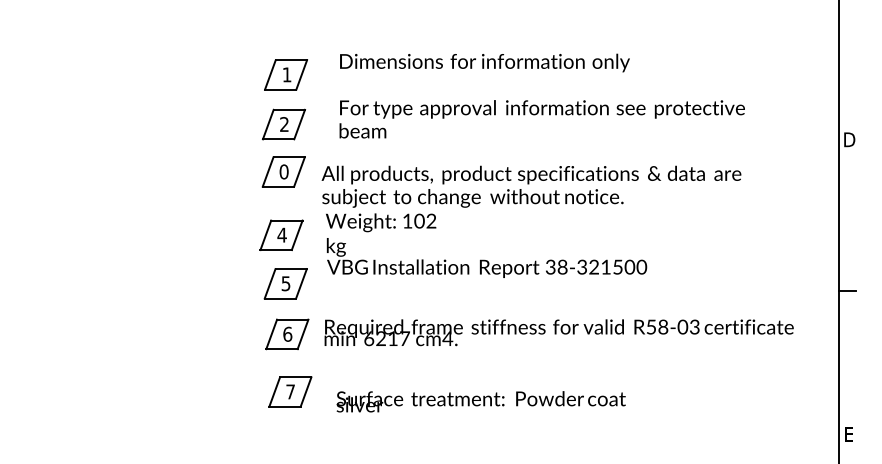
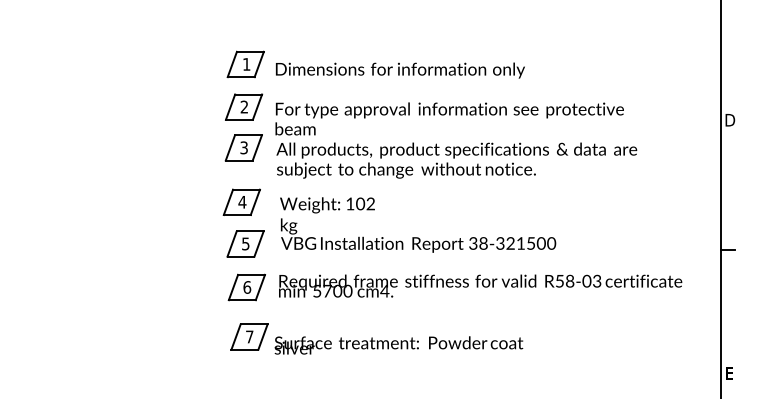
text: (541, 95) -> (449, 98), moved
text: (283, 171) -> (243, 147), 0 -> 3
text: (486, 245) -> (418, 224), moved
text: (387, 338) -> (333, 291), 6217 -> 5700
text: (480, 401) -> (398, 345), moved

